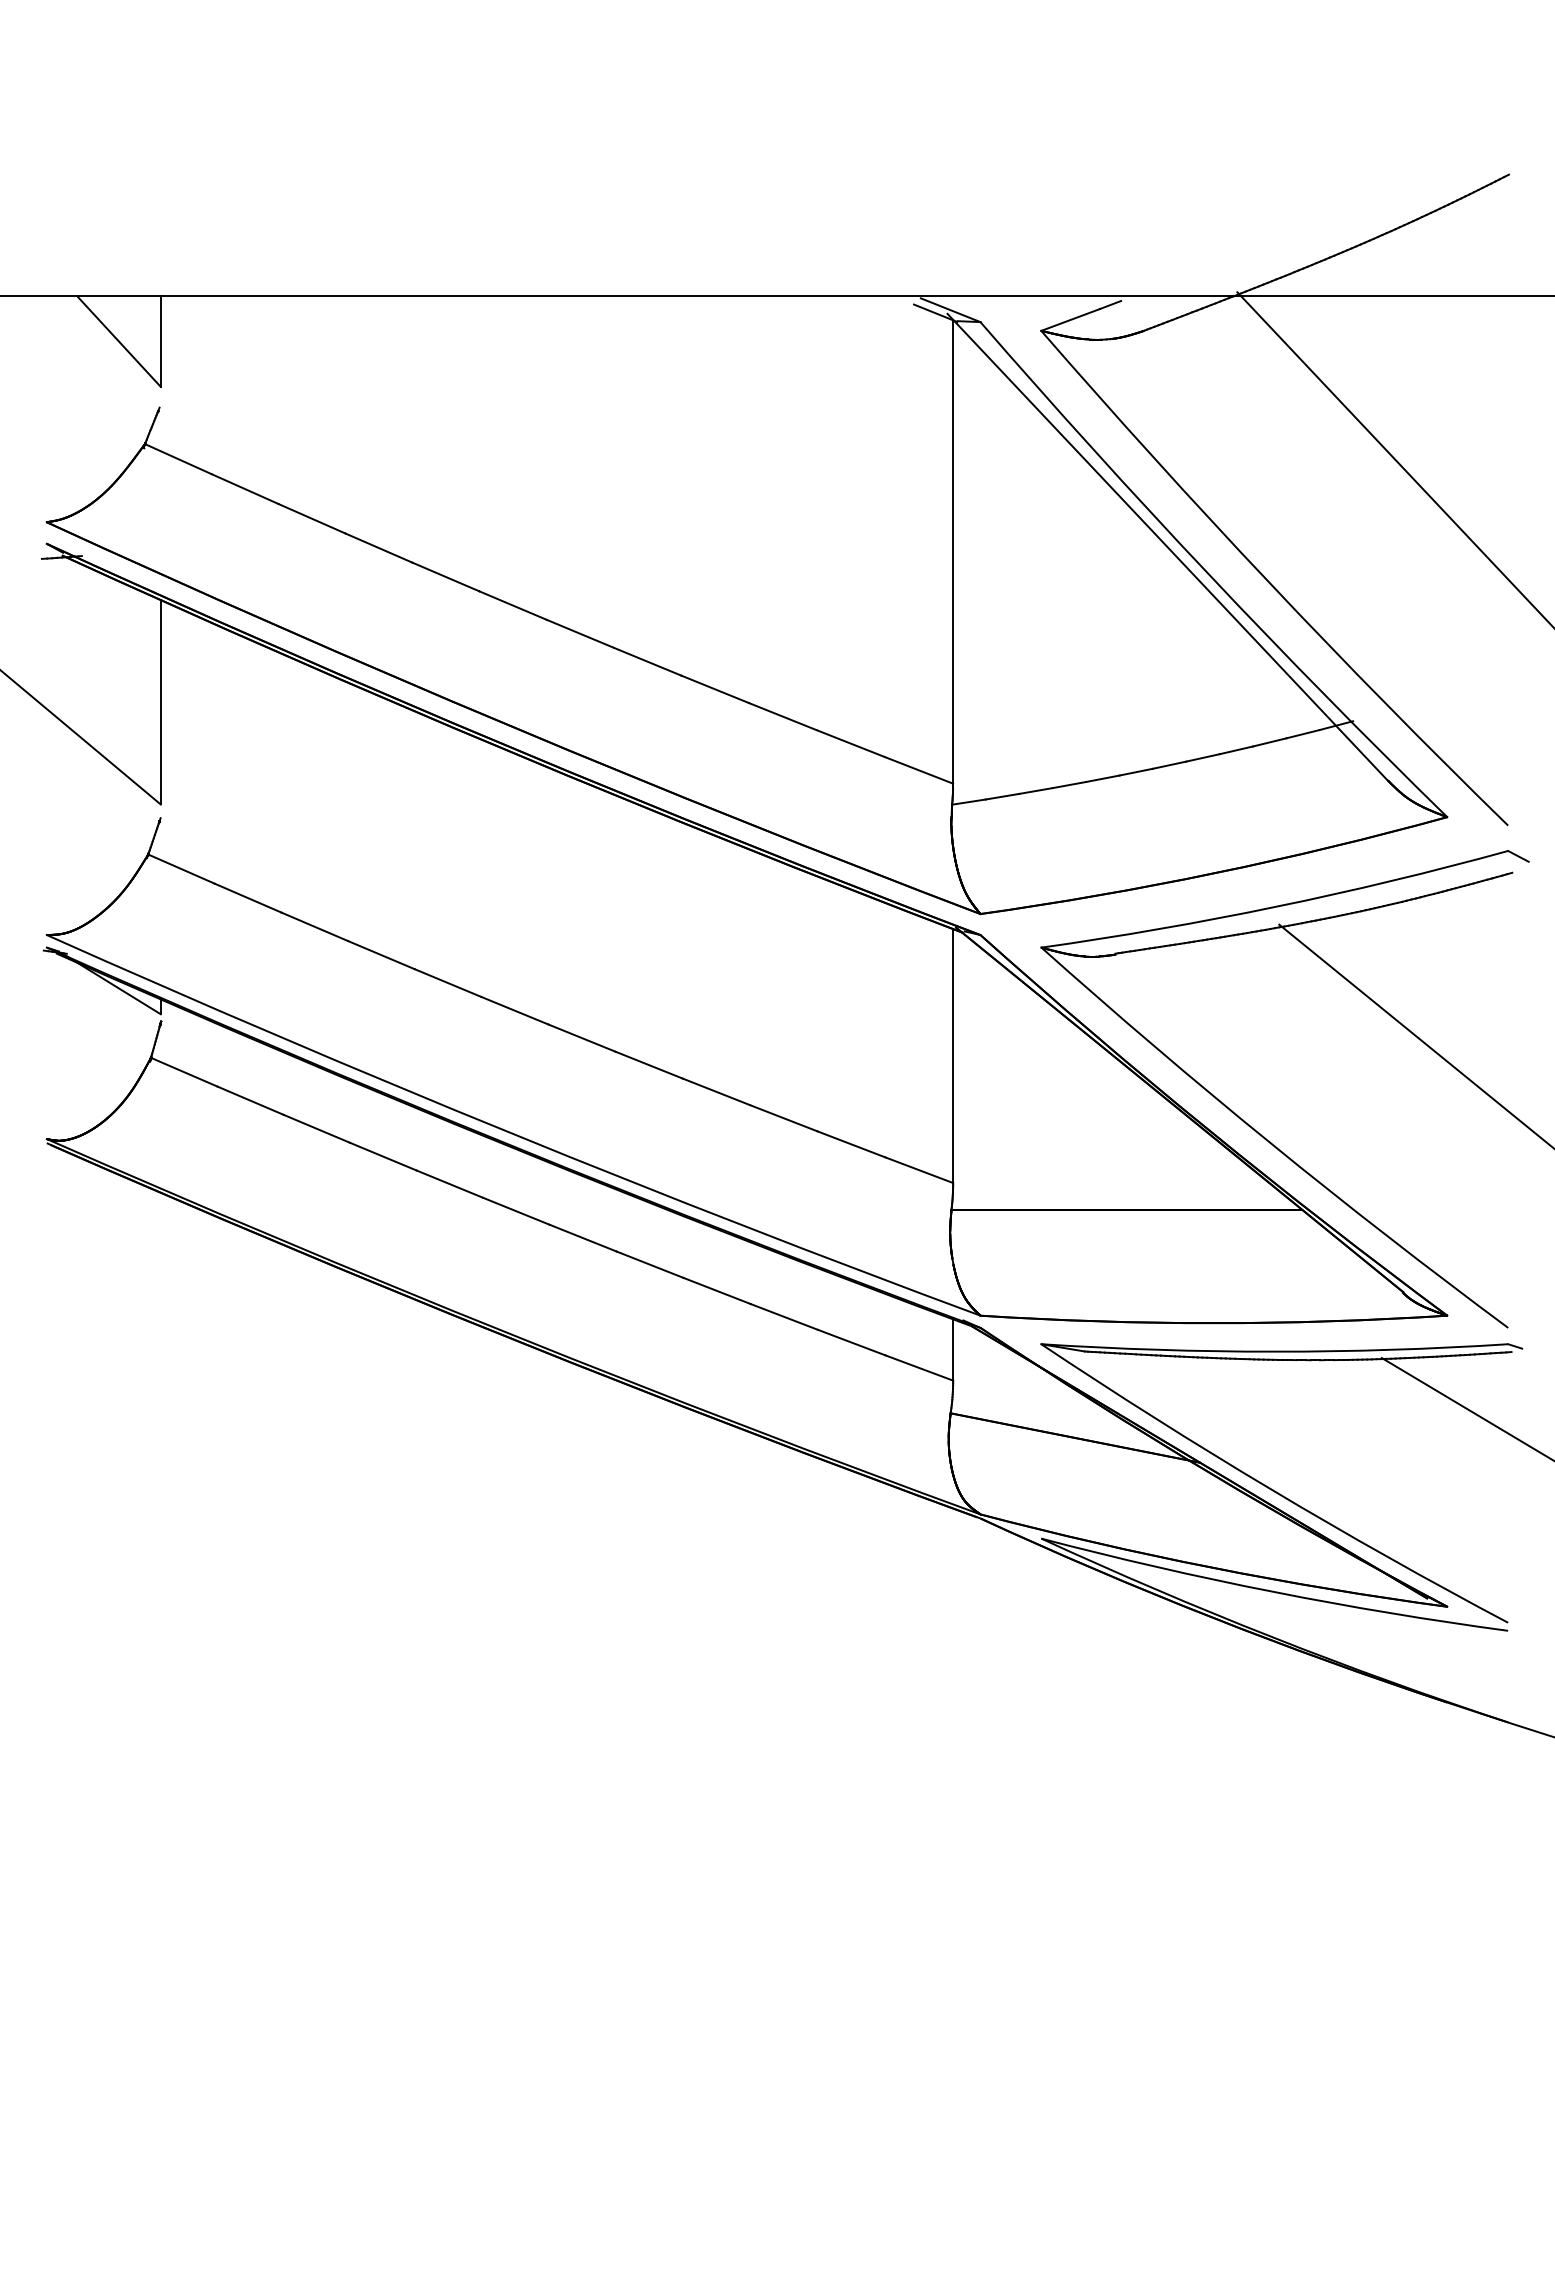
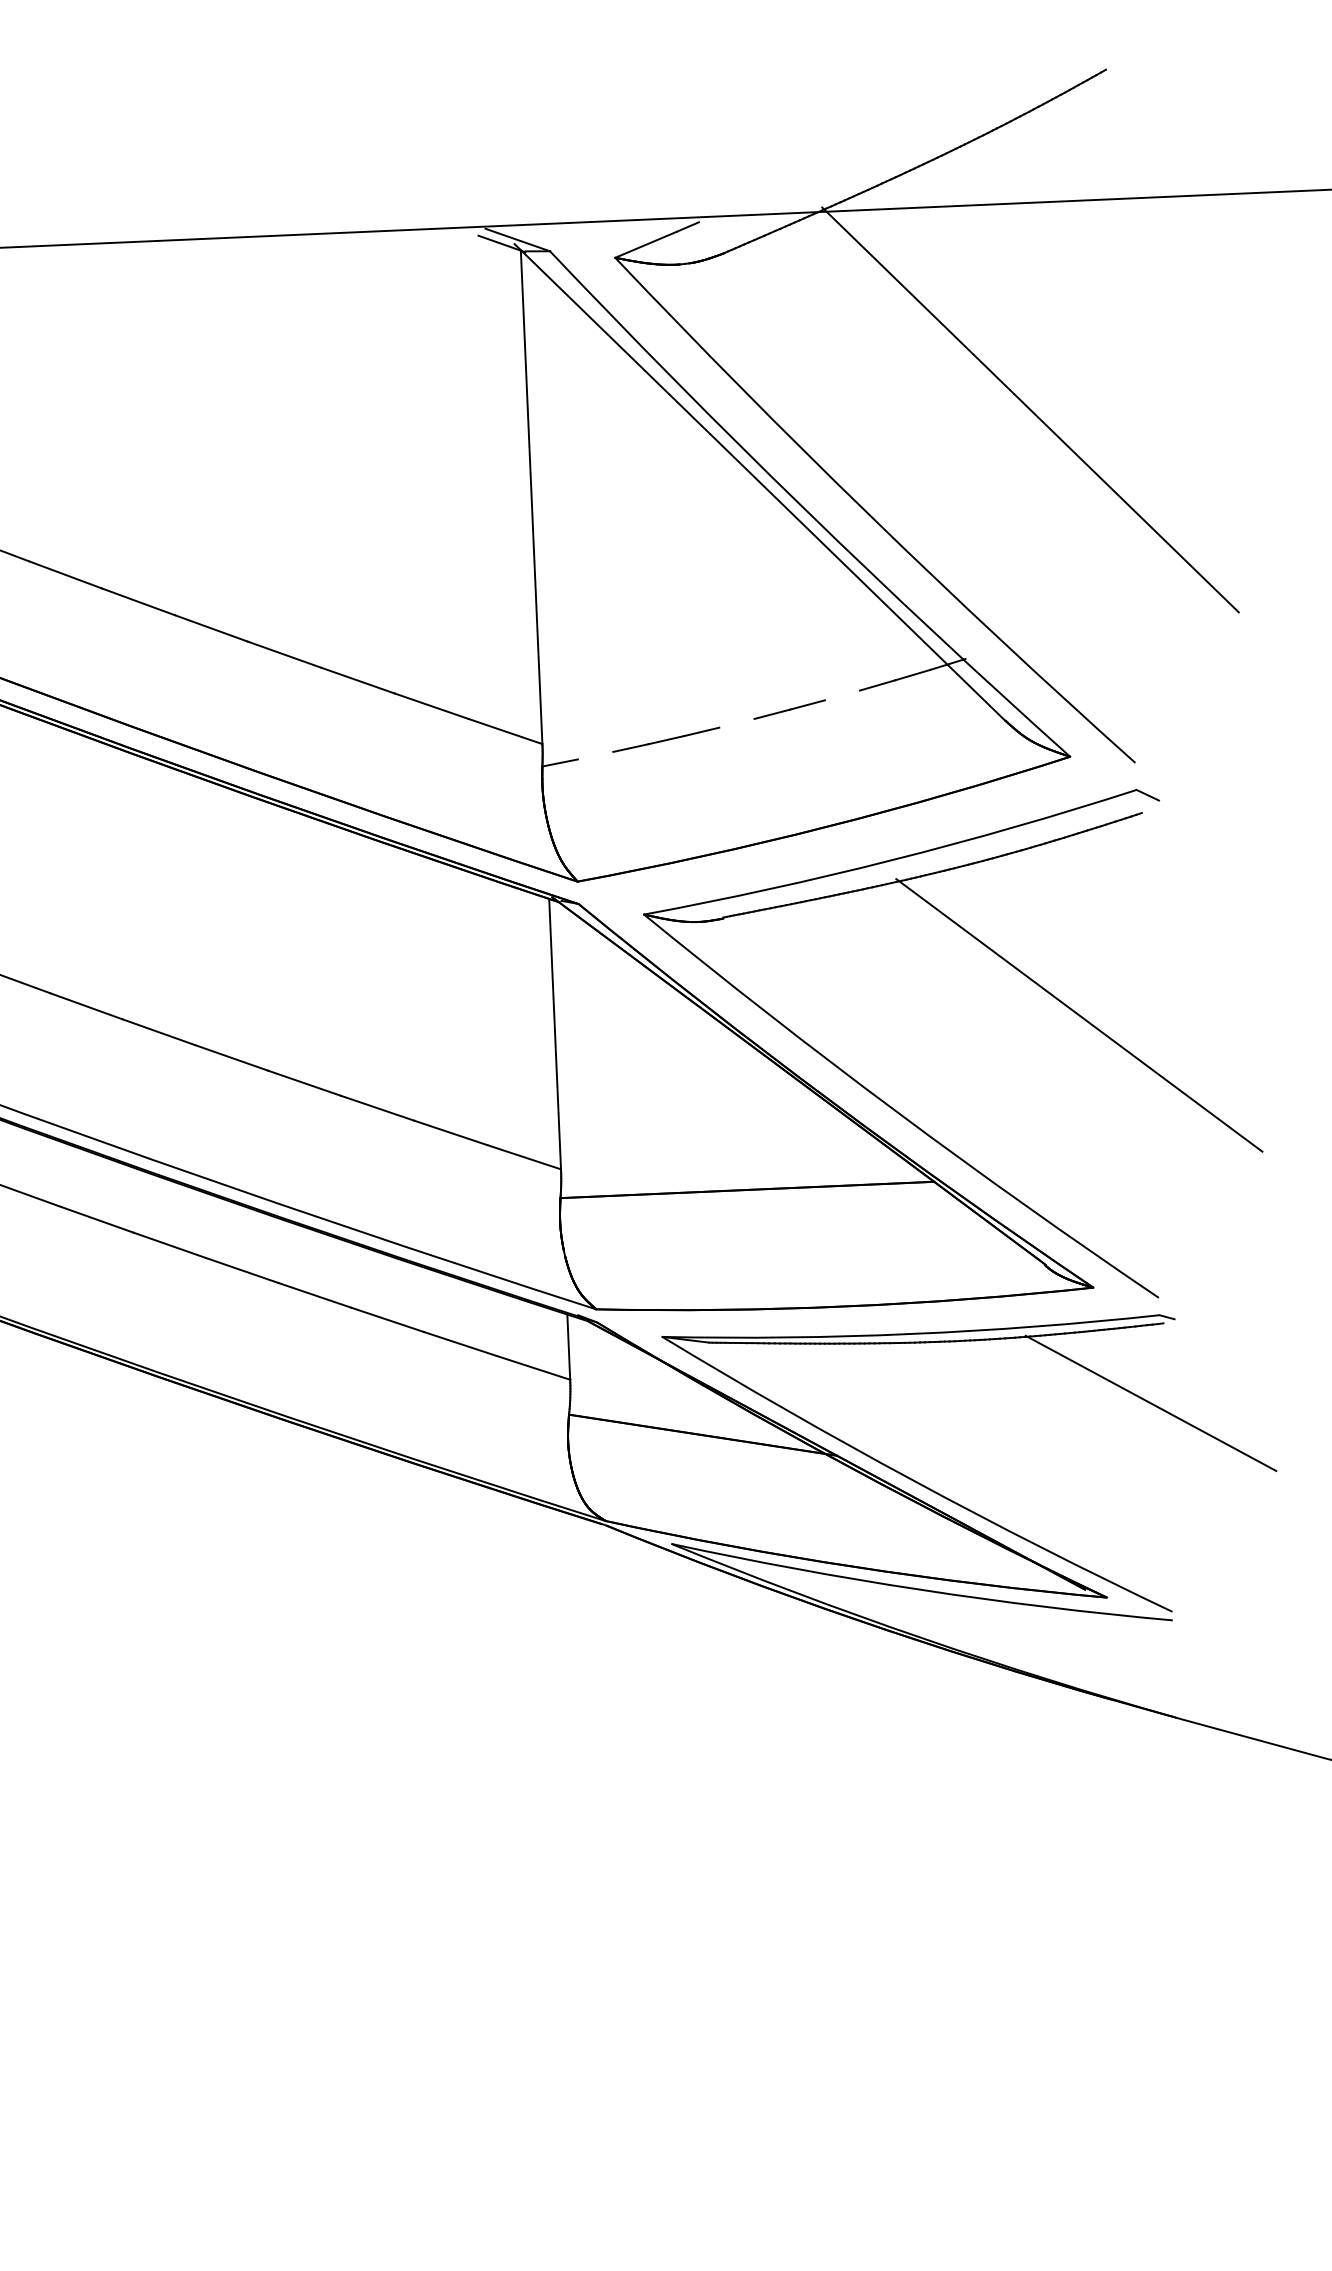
line: (1235, 750) -> (841, 695), removed
line: (1135, 771) -> (736, 722), removed
line: (1002, 796) -> (595, 755), removed

